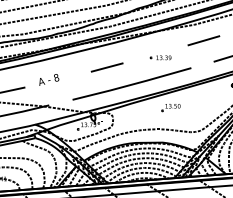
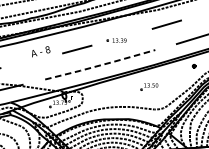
part: (160, 57) -> (116, 40), moved
text: (49, 79) -> (41, 51), moved
line: (132, 84) -> (100, 65), solid -> dashed
part: (170, 108) -> (148, 87), moved

